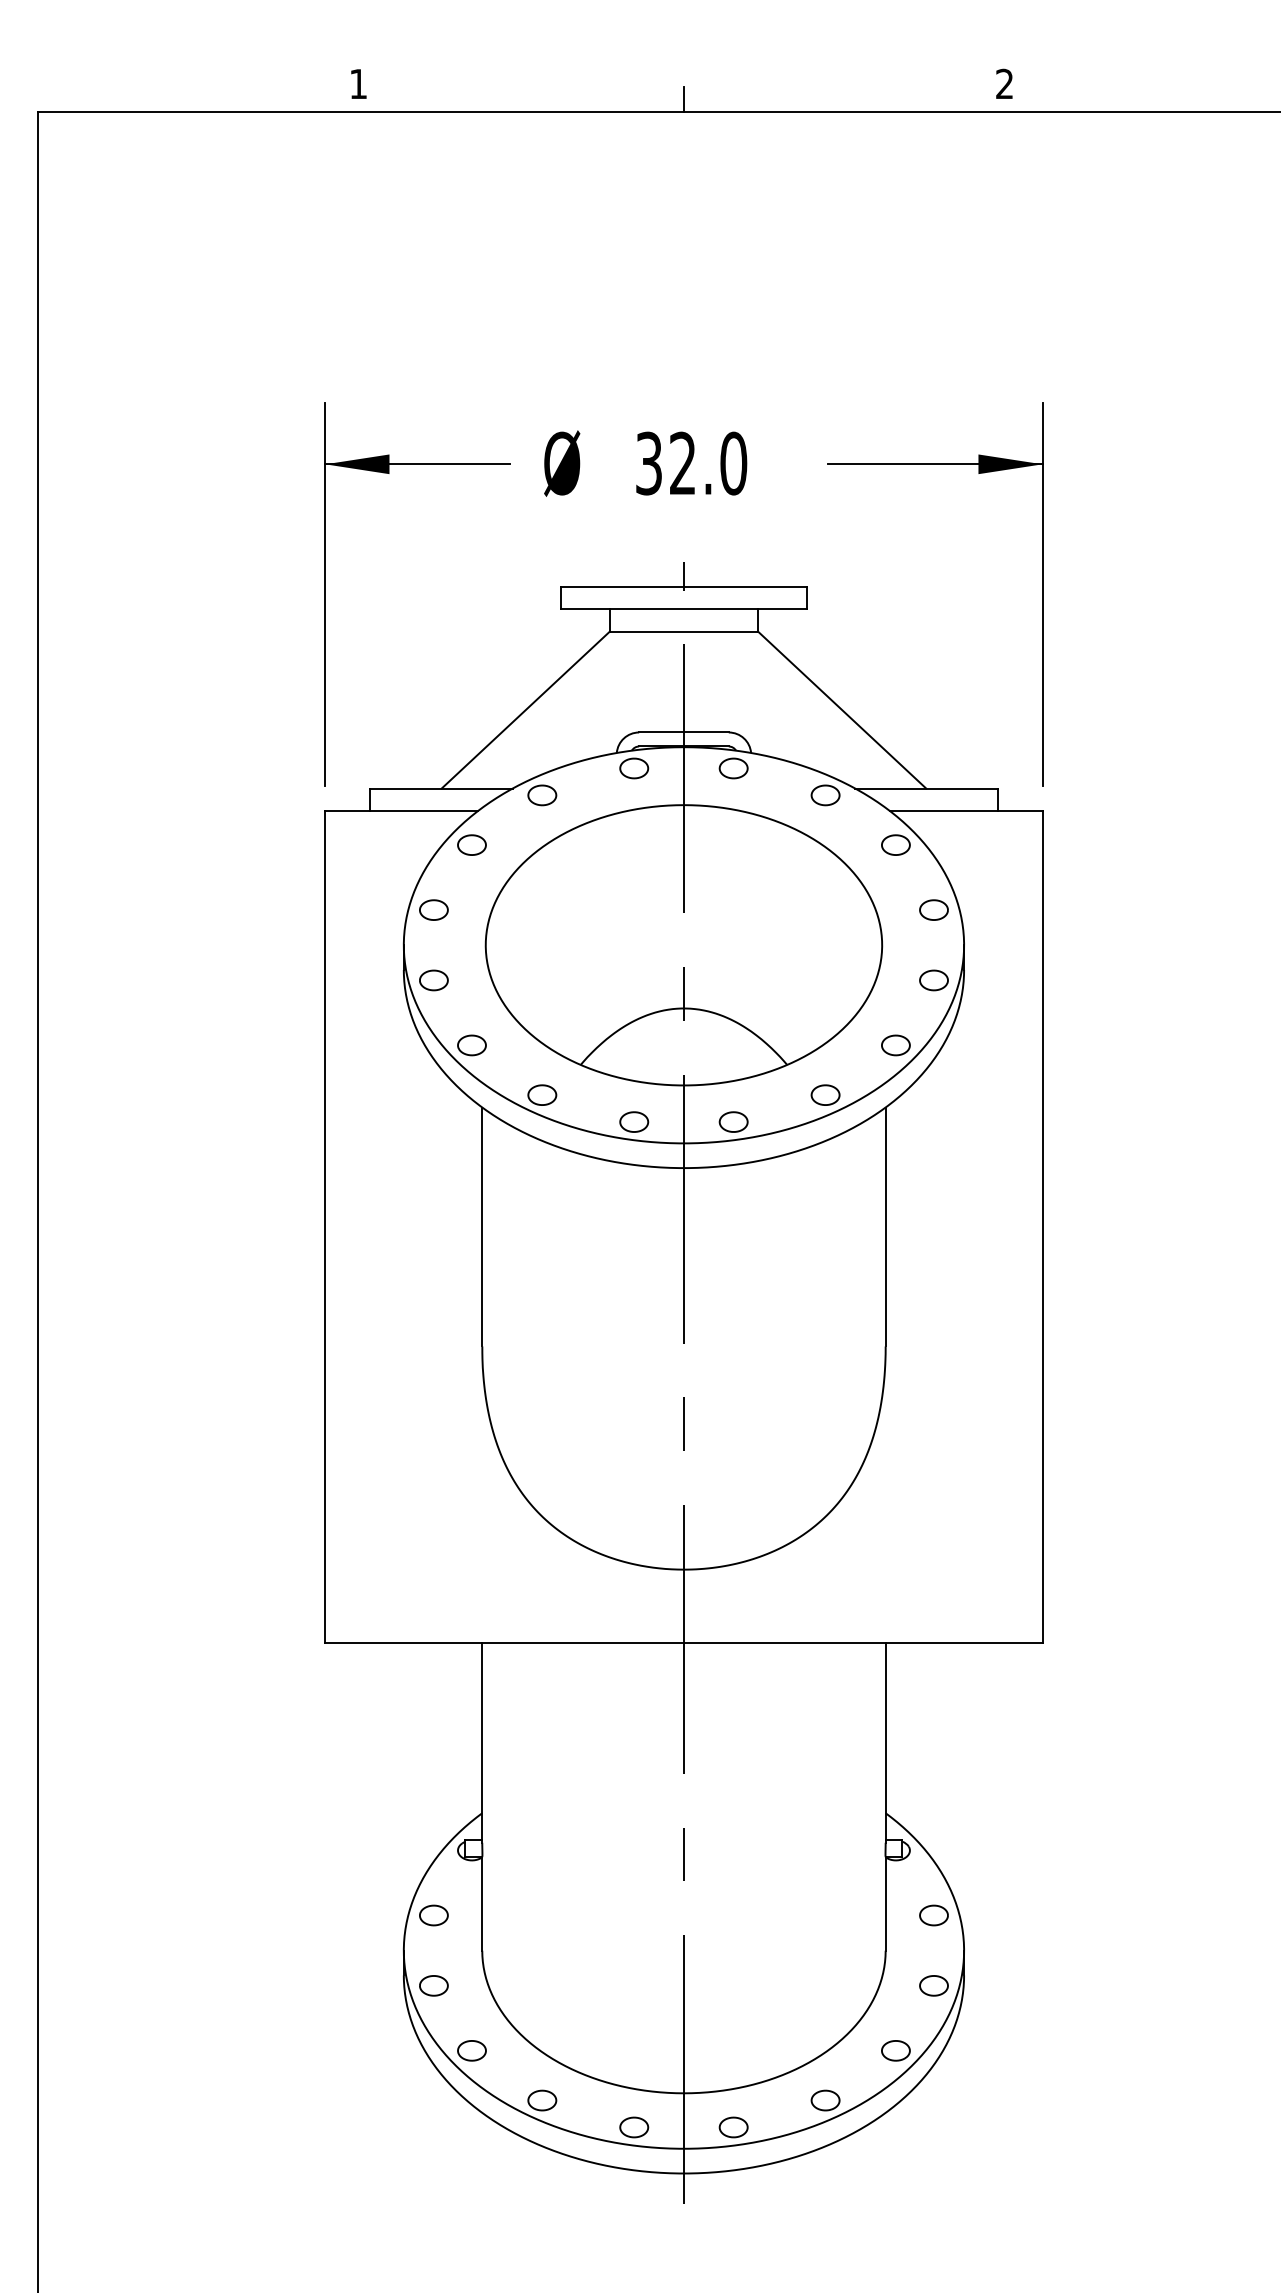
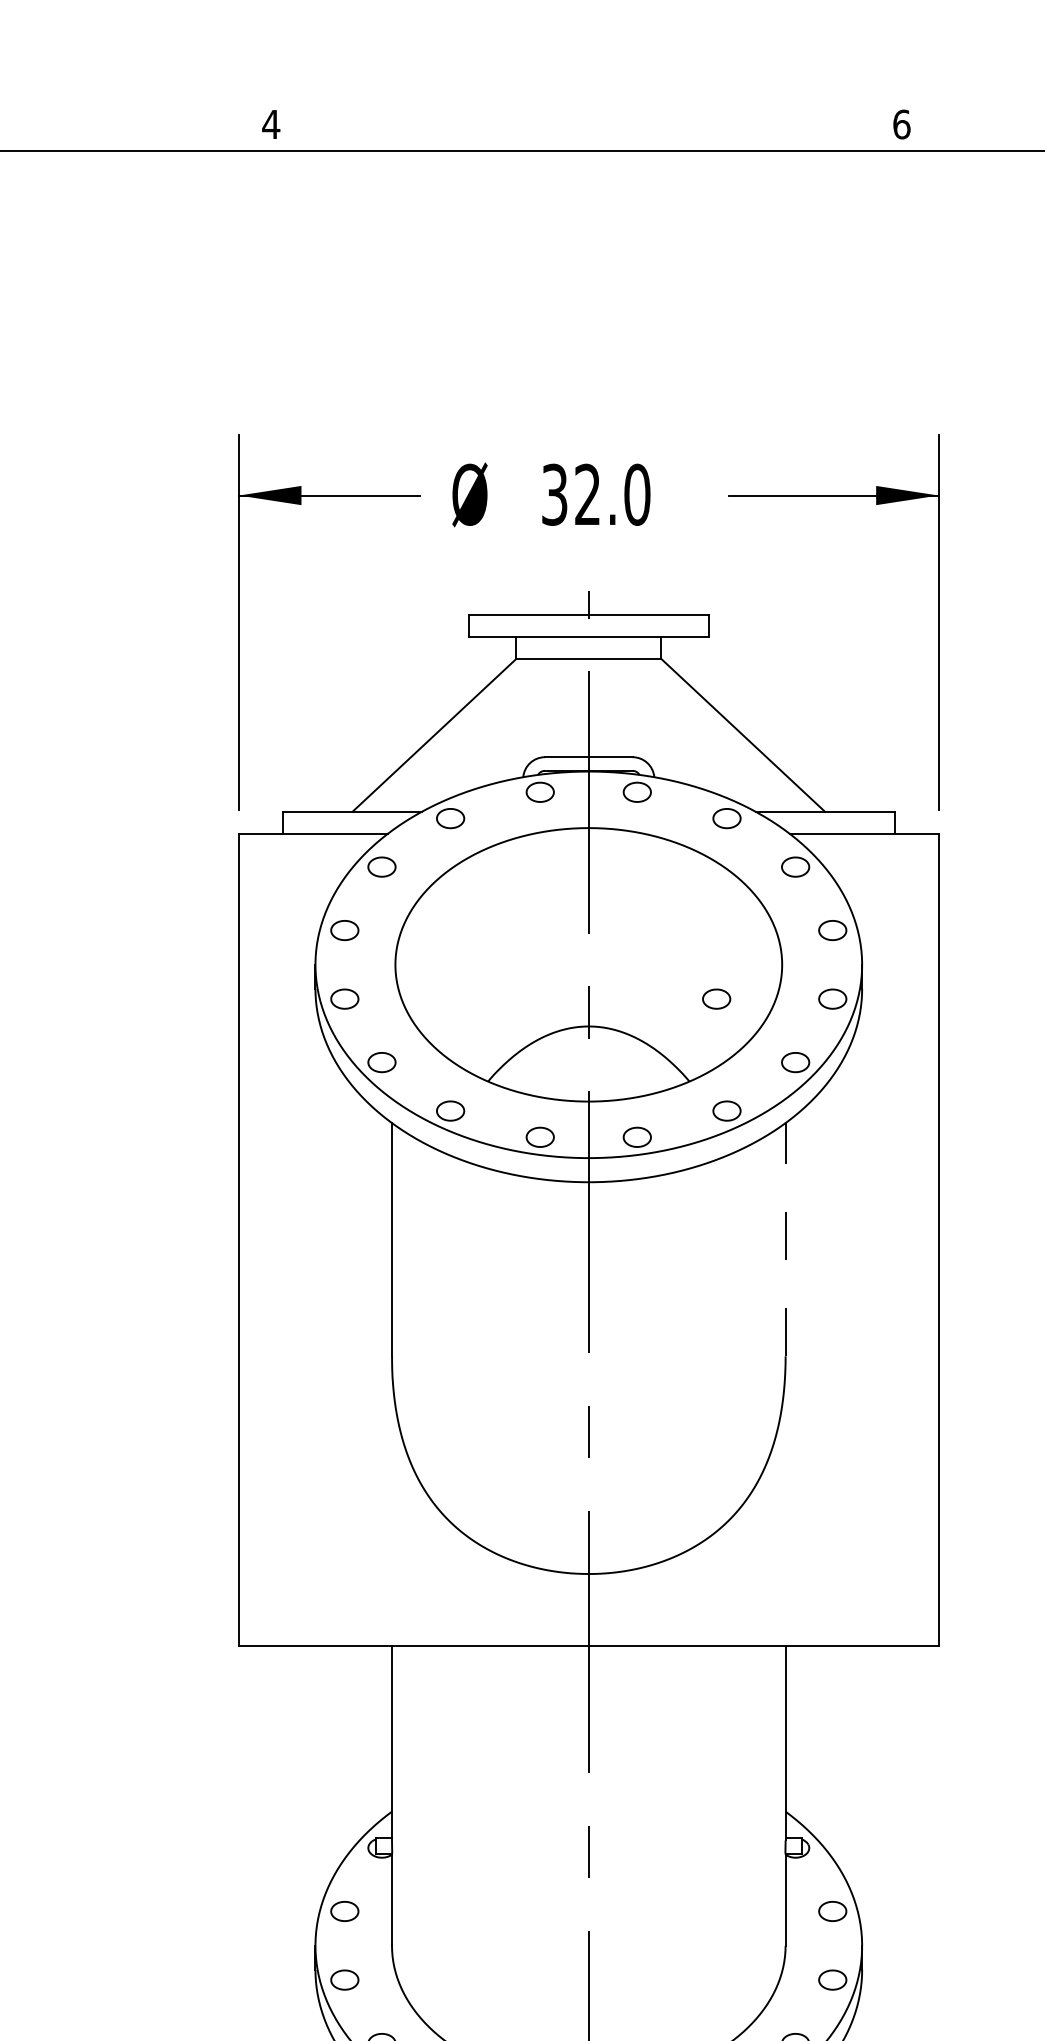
text: (358, 83) -> (271, 123), 1 -> 4
text: (1004, 83) -> (901, 123), 2 -> 6
line: (684, 99) -> (589, 139), removed
part: (814, 980) -> (716, 999), added
line: (885, 1226) -> (785, 1239), solid -> dashed

